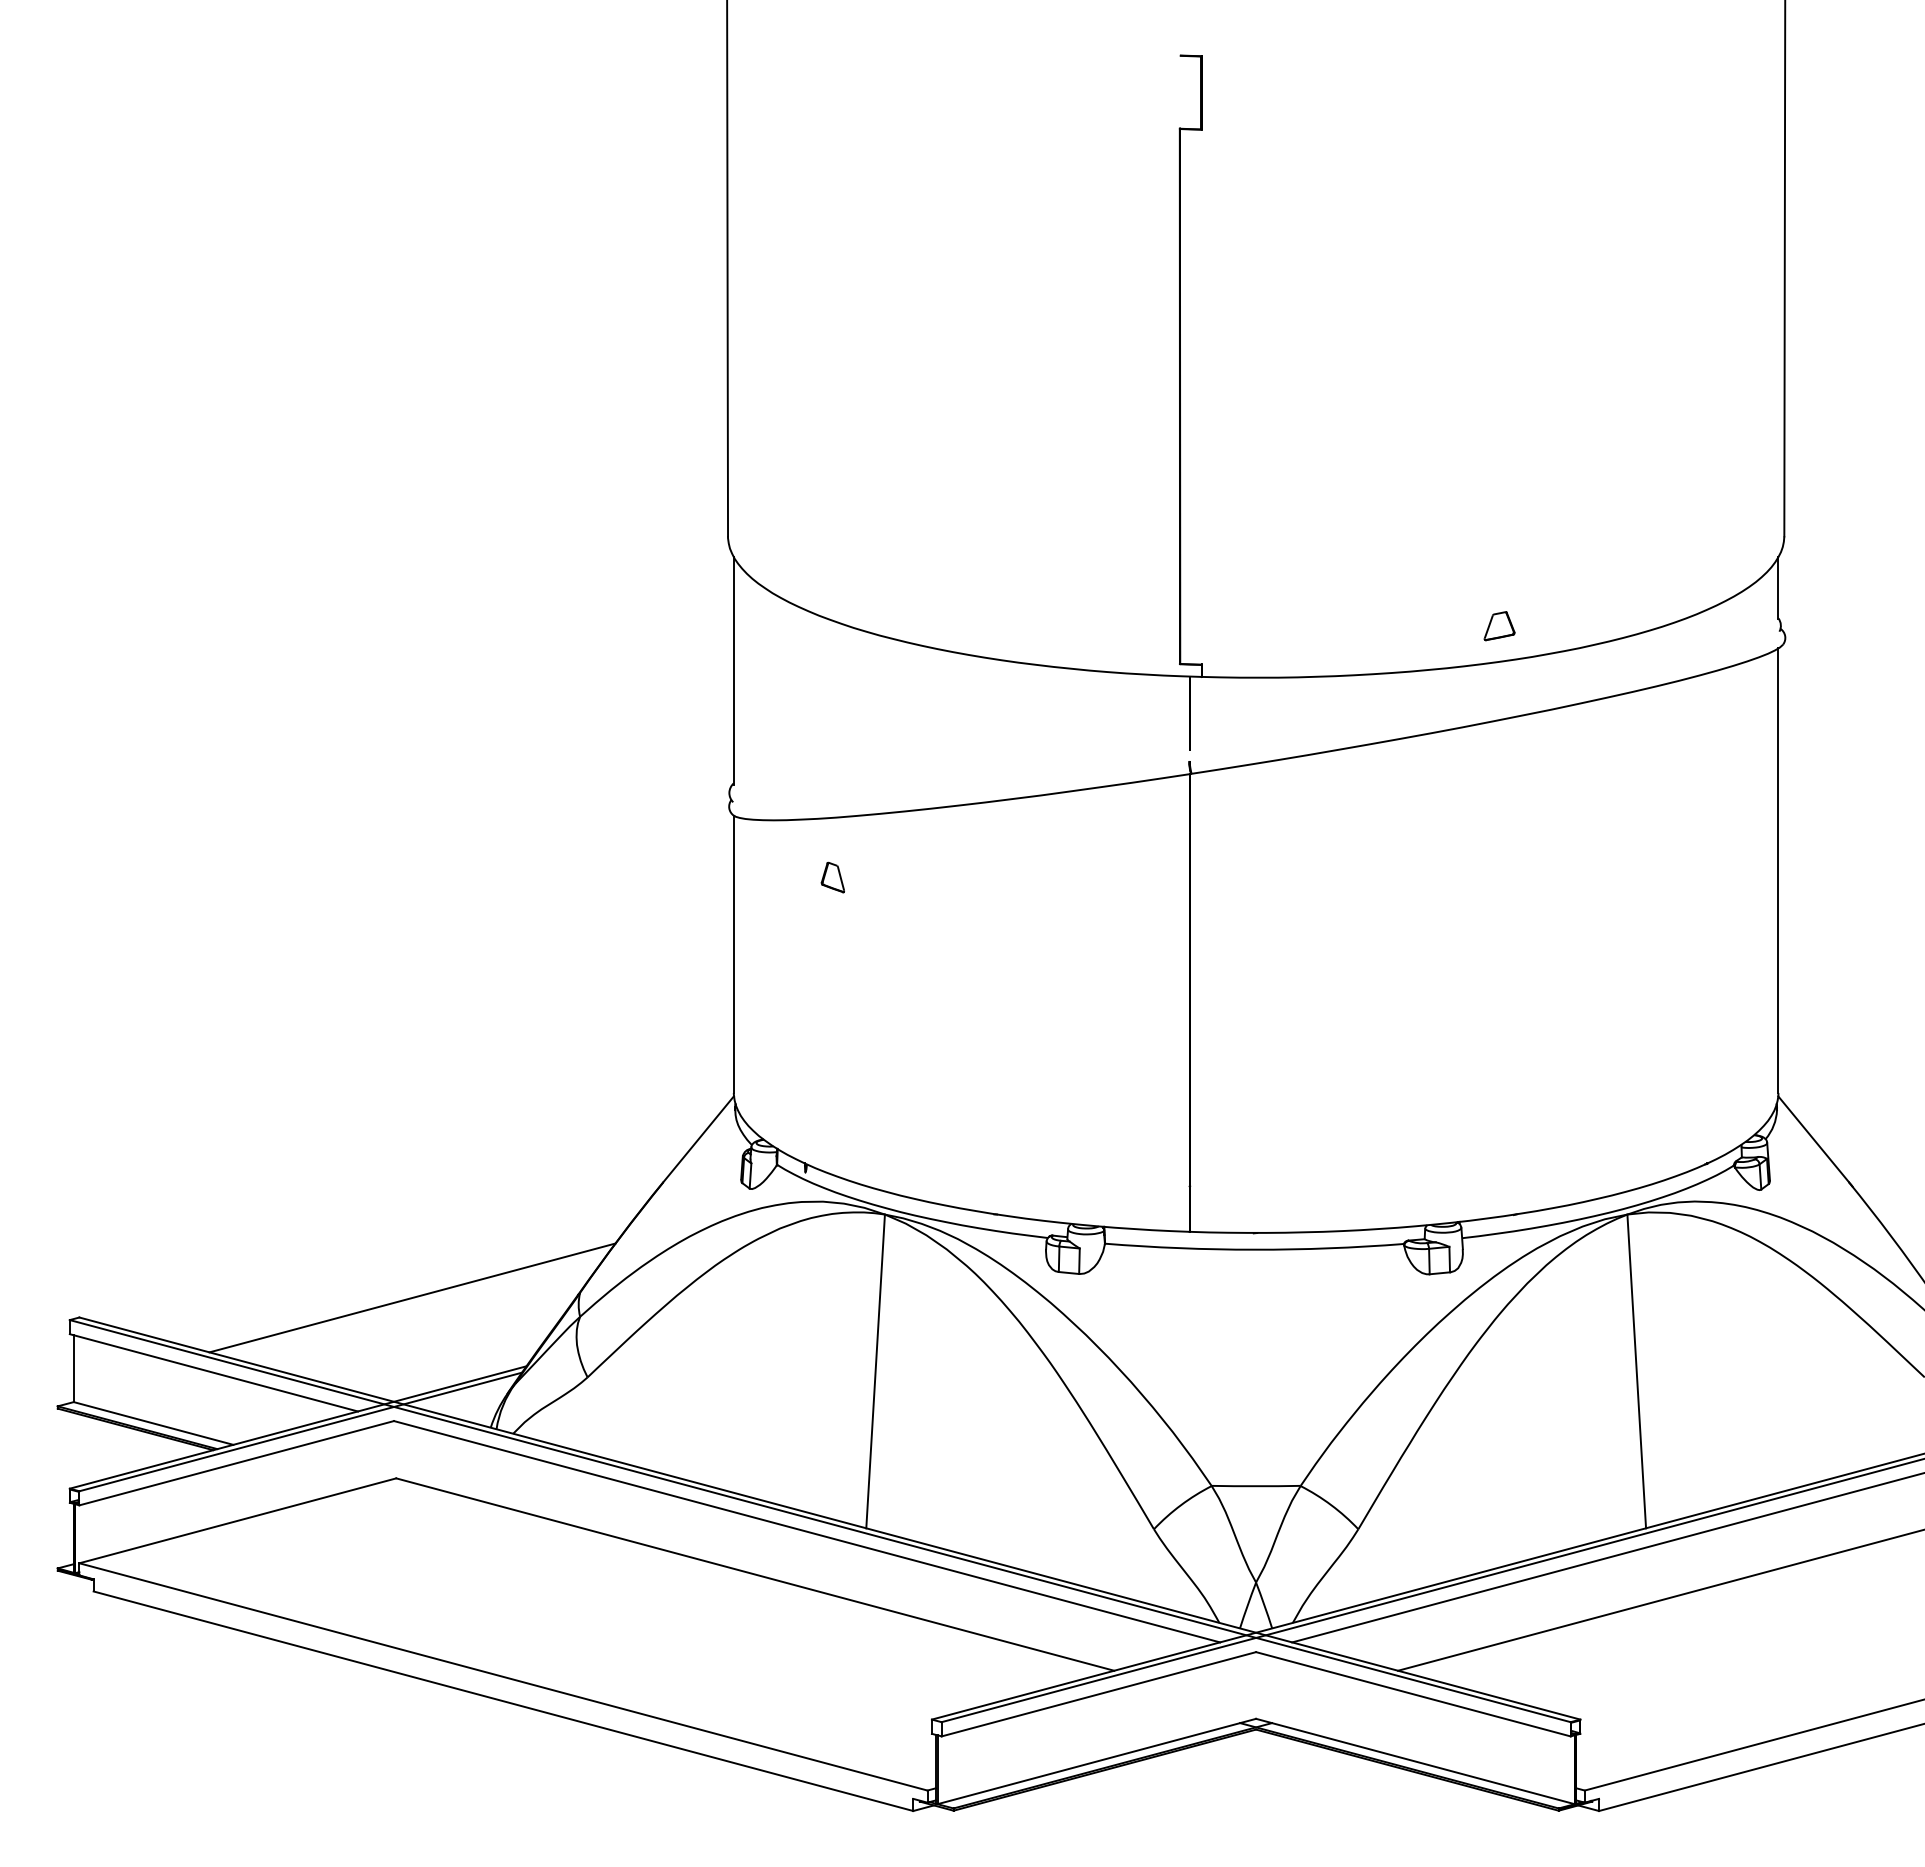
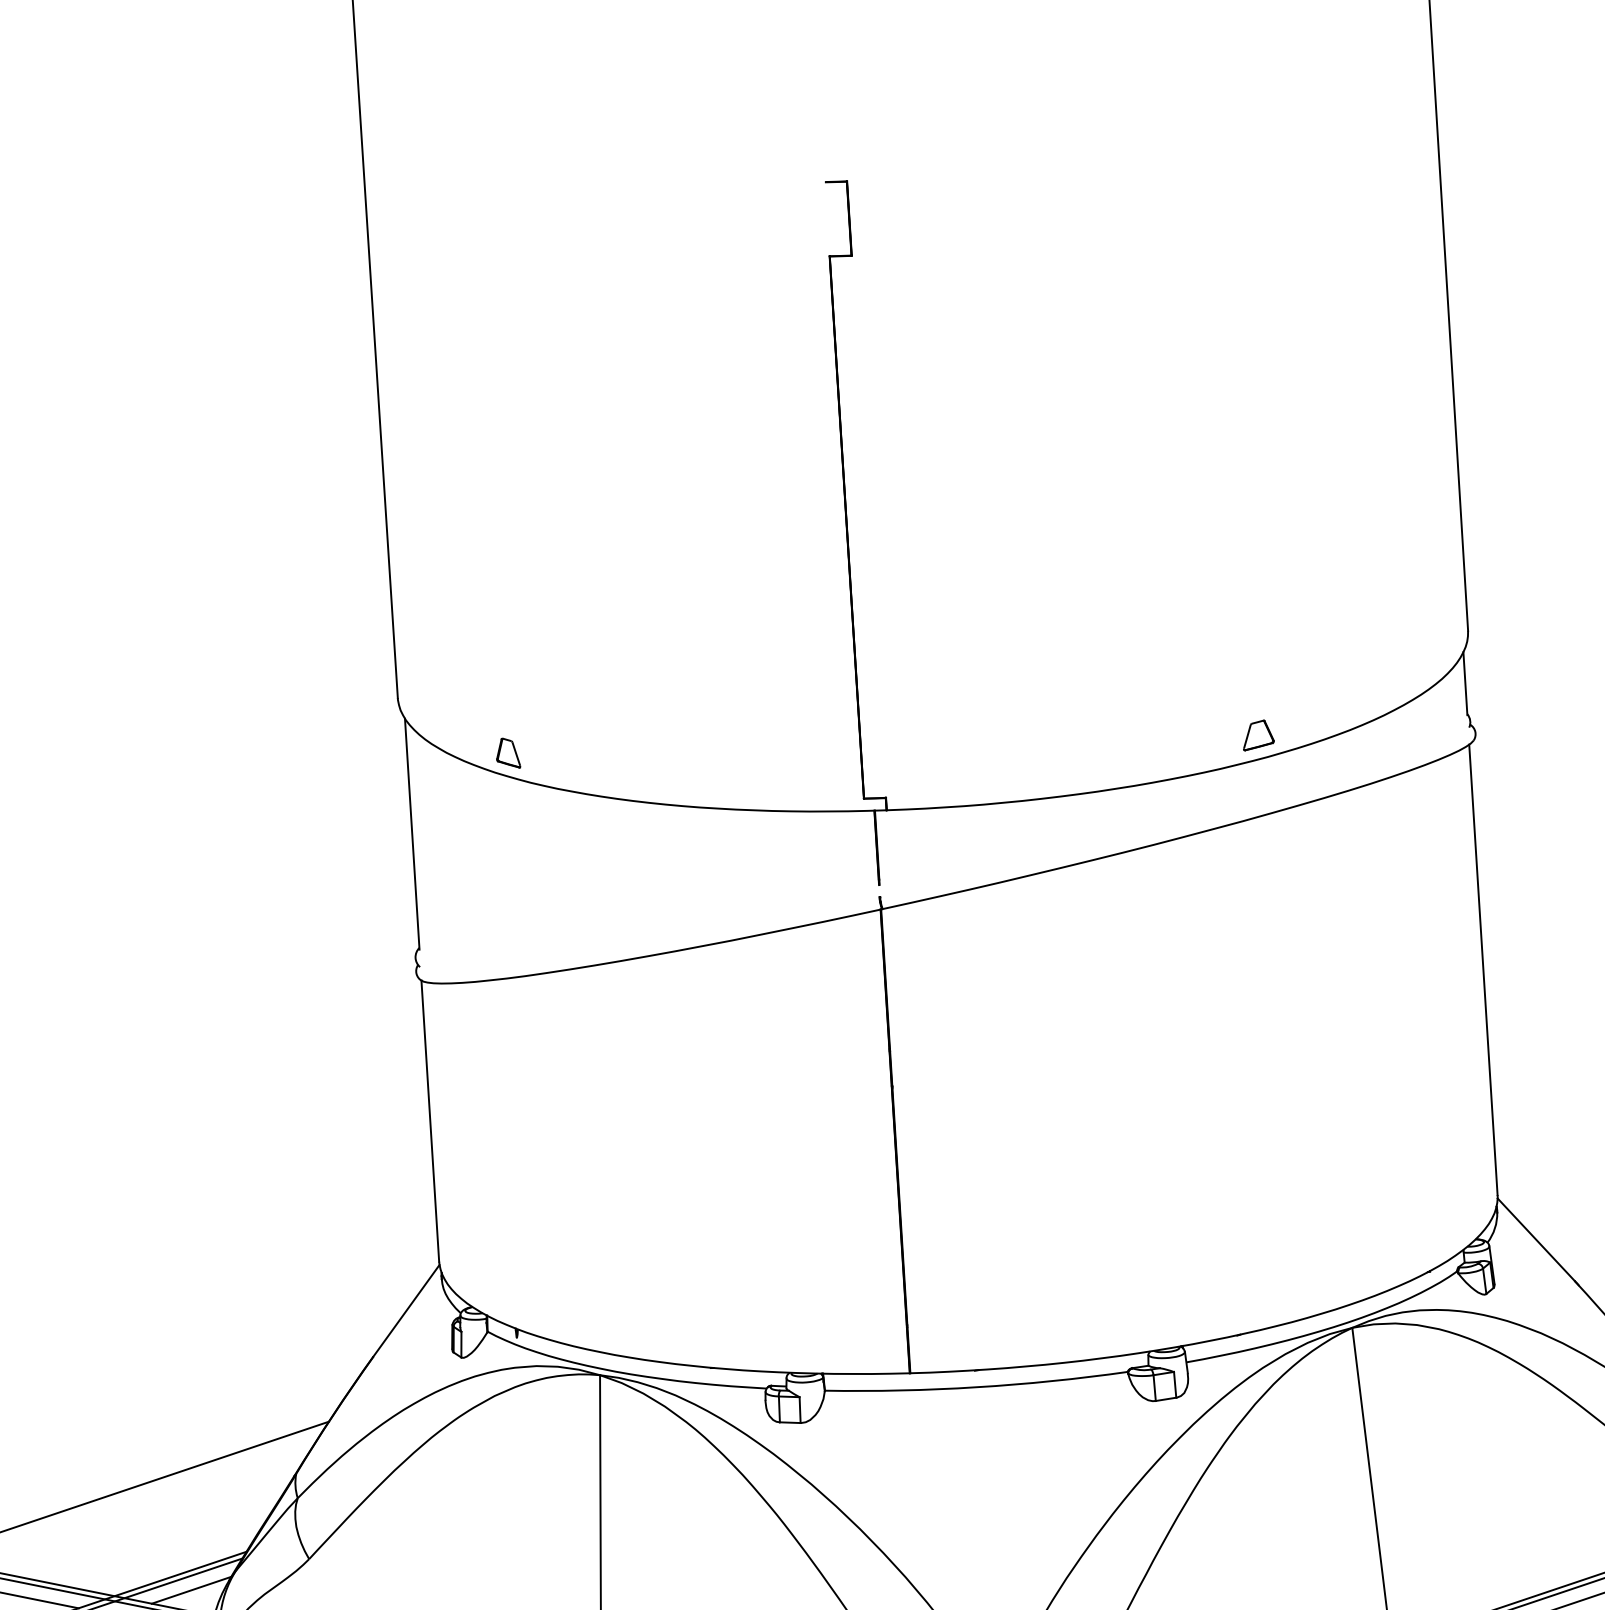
part: (1499, 626) -> (1258, 735), moved
part: (832, 877) -> (507, 753), moved
line: (469, 1400) -> (190, 1590), added

